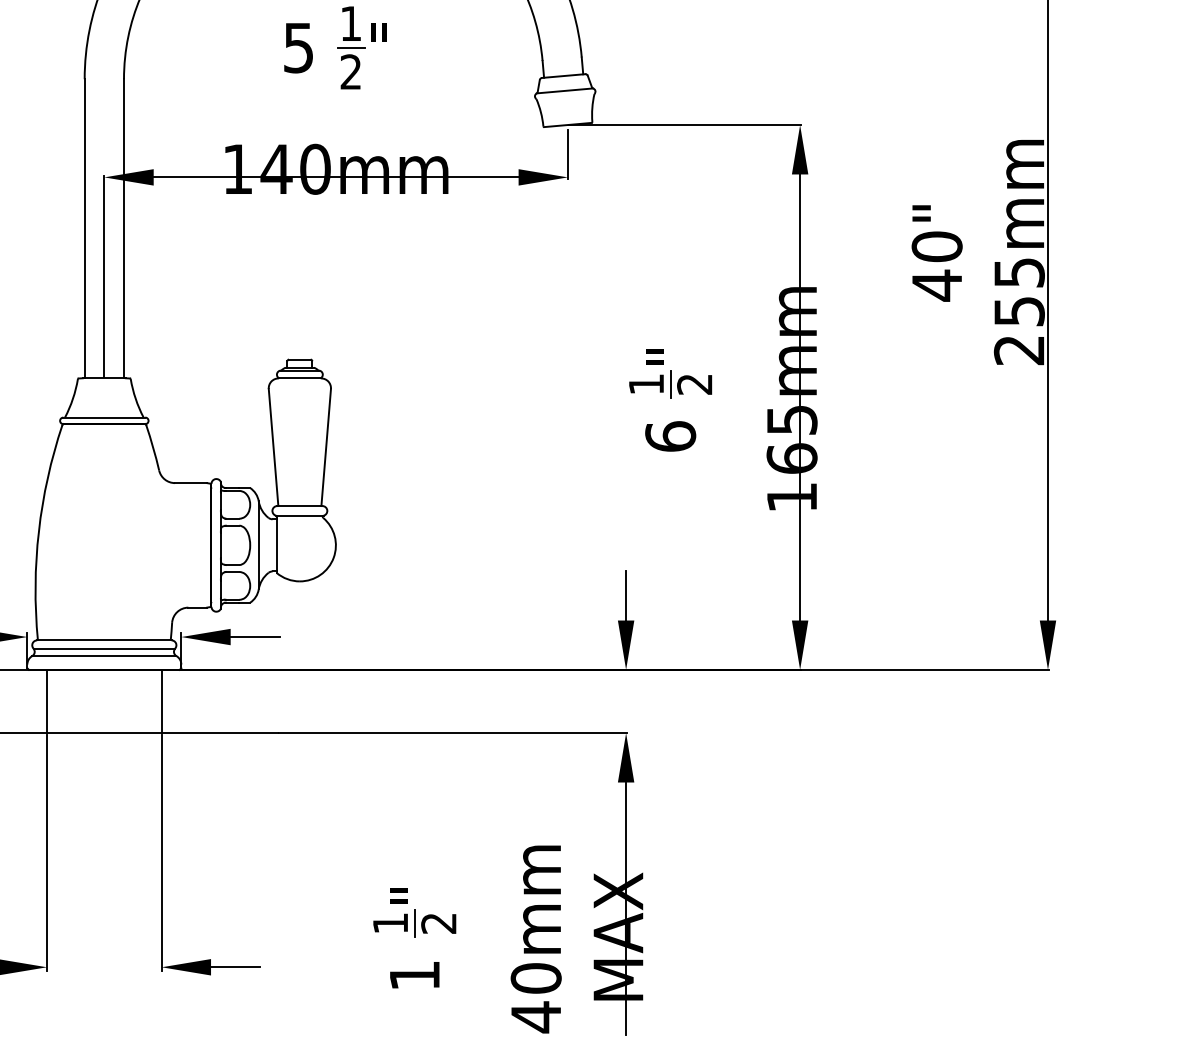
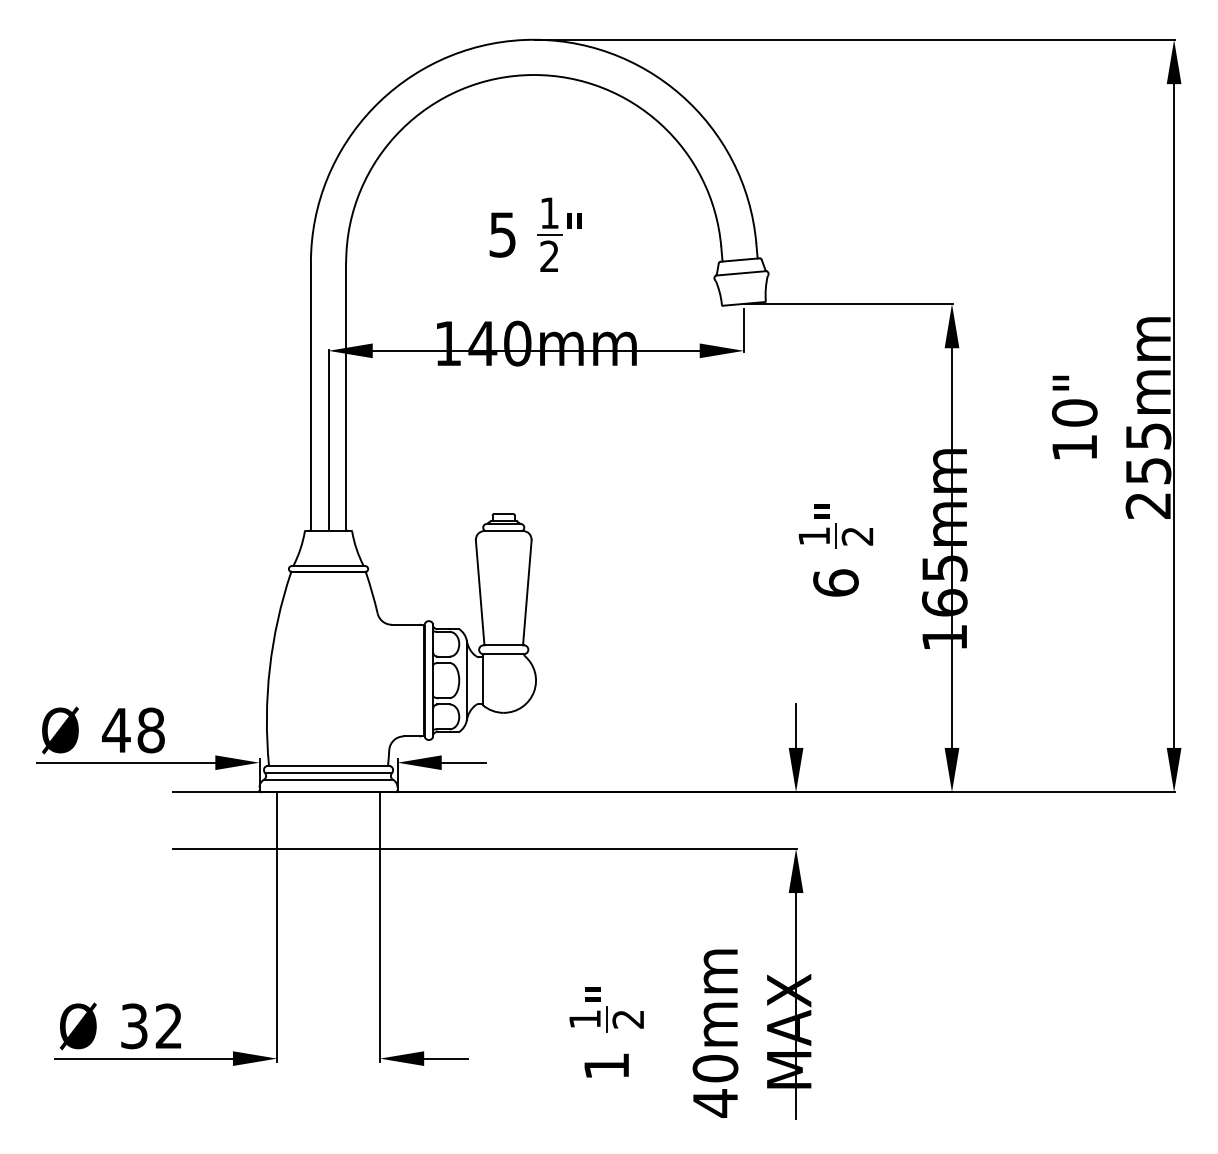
text: (936, 285) -> (1074, 447), 40" -> 10"

